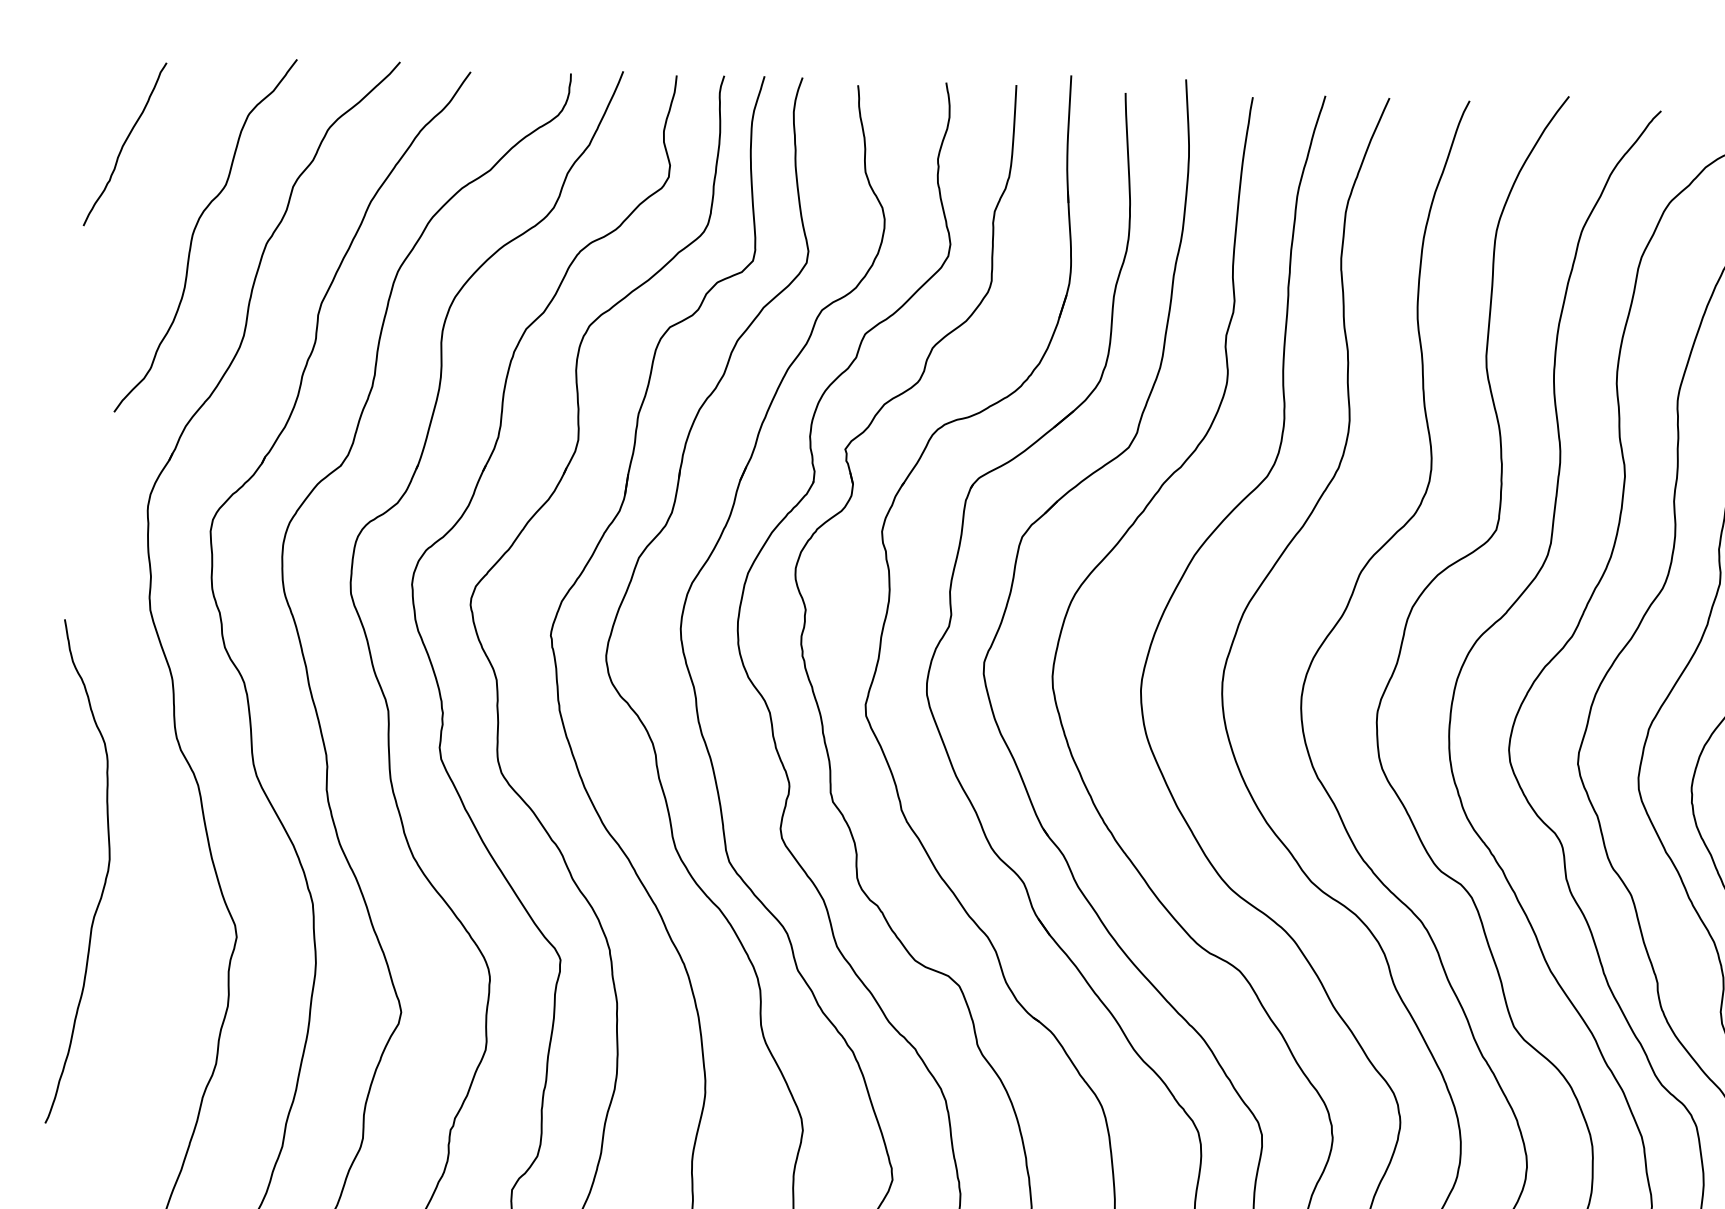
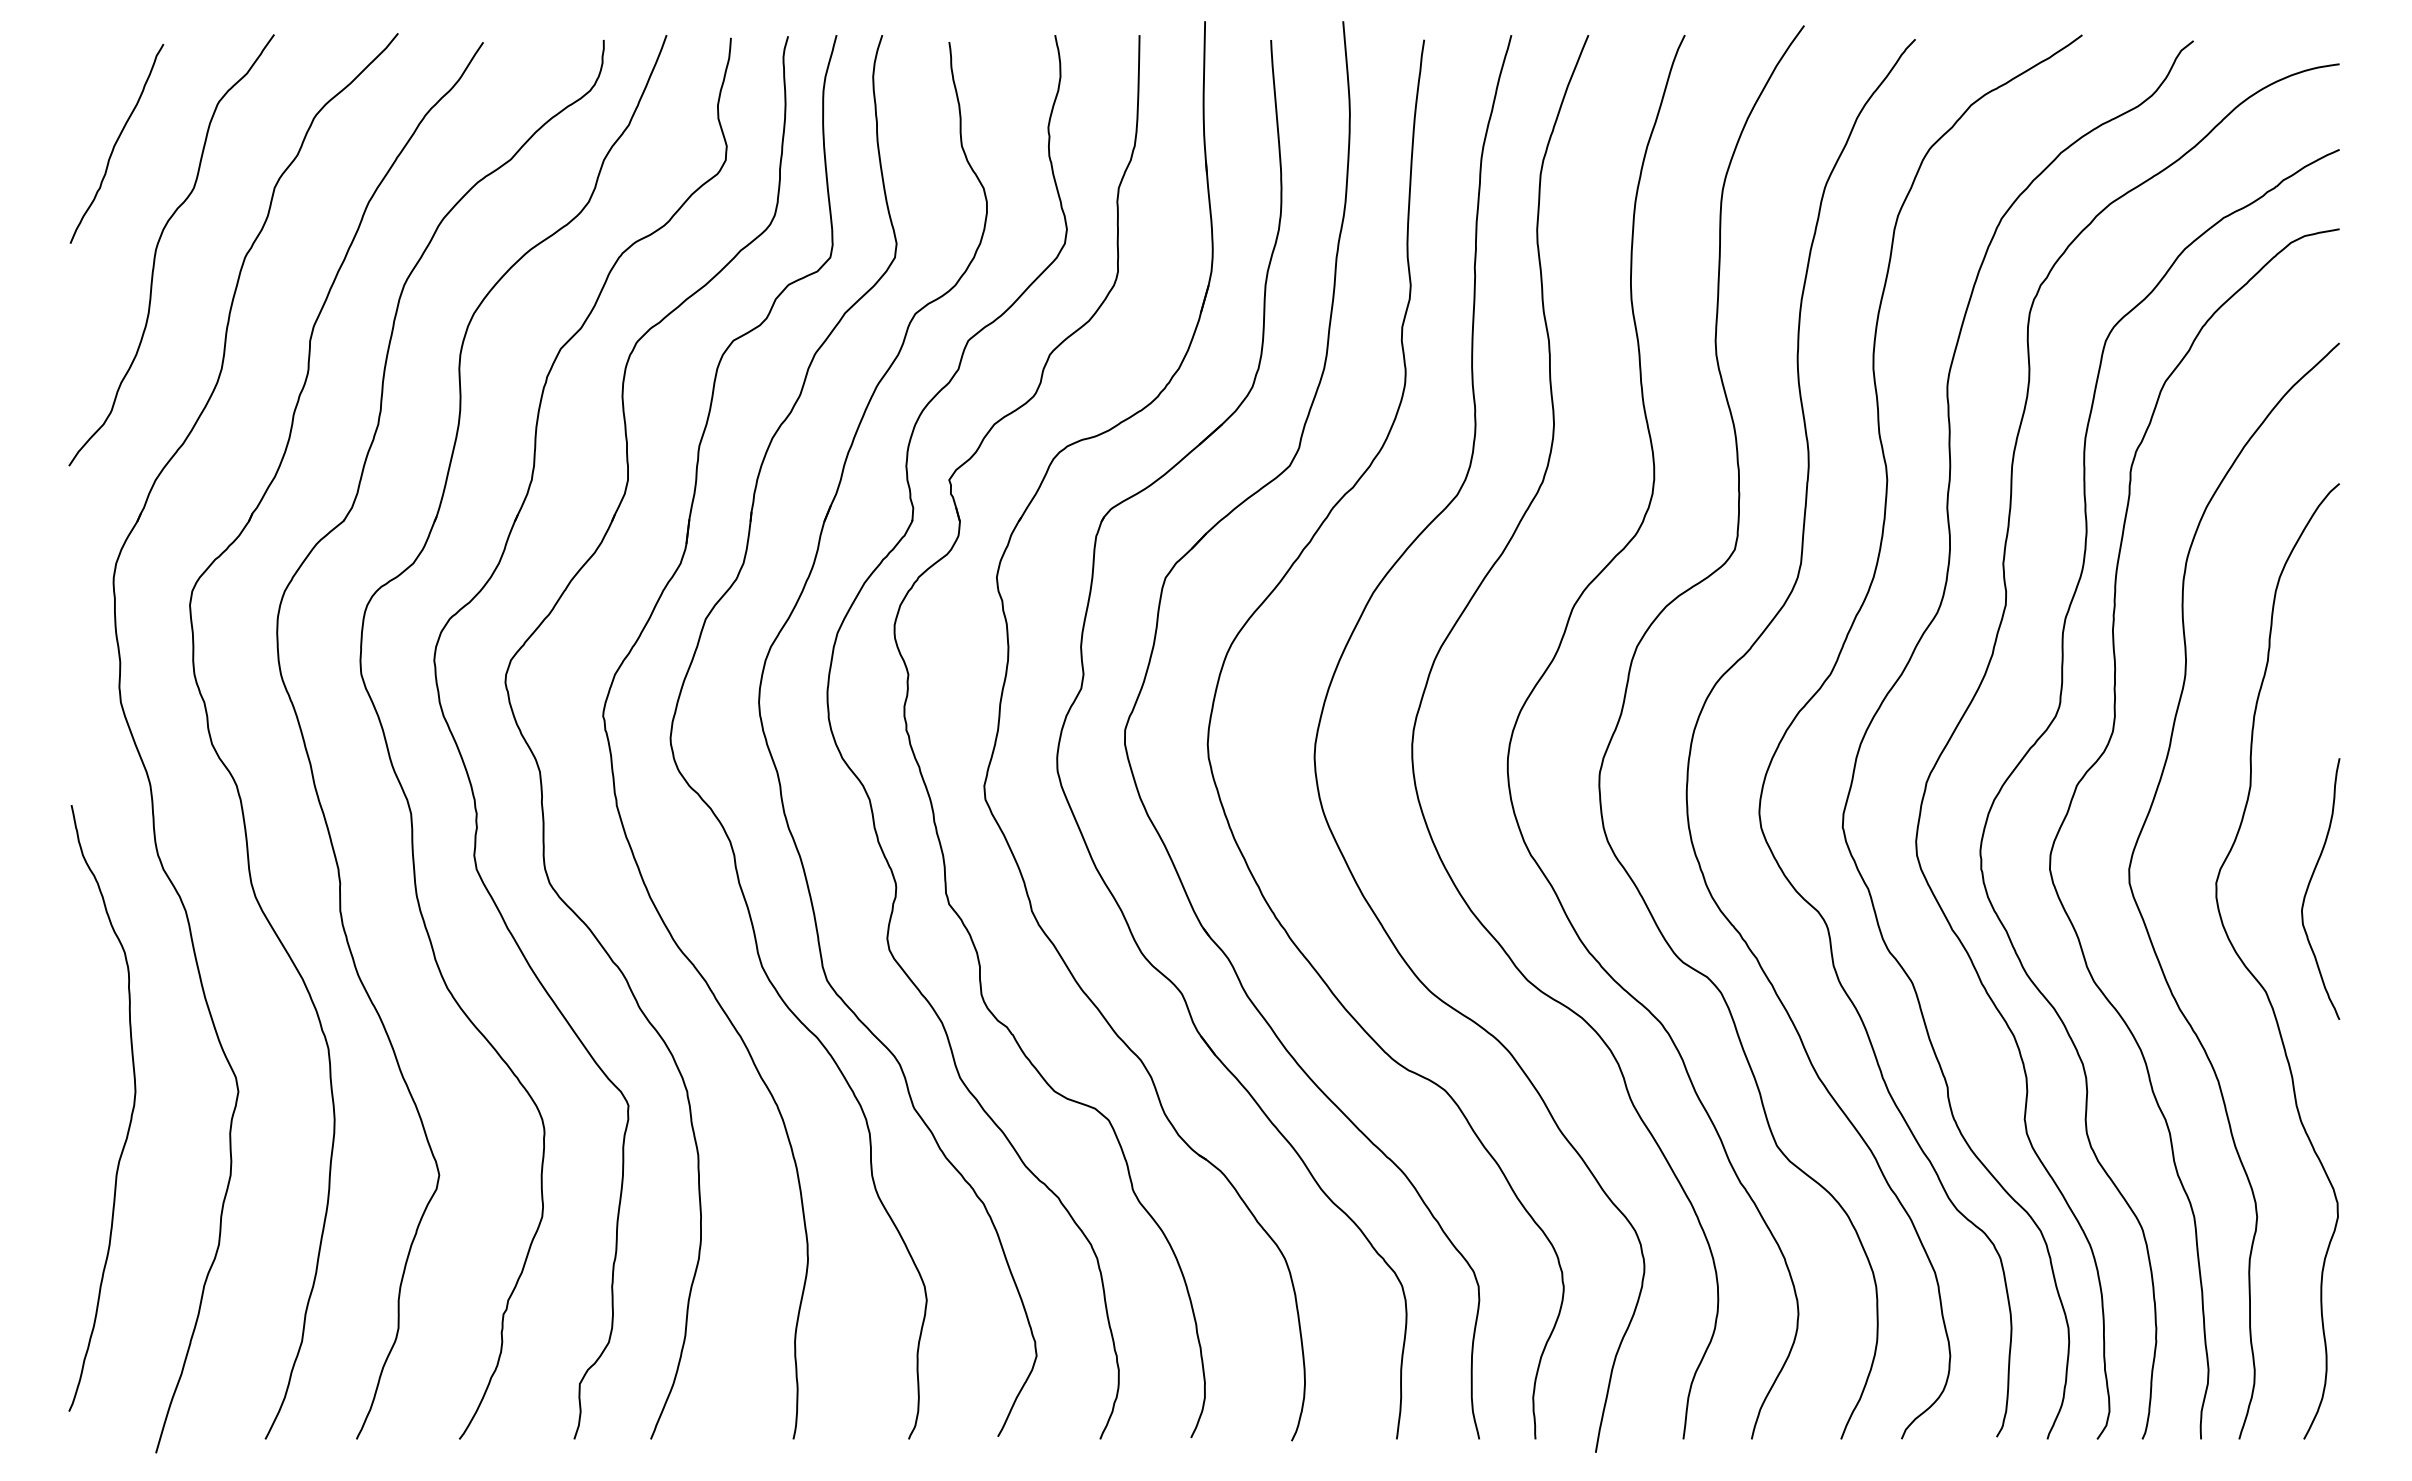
curve: (124, 144) -> (116, 143), moved
curve: (104, 879) -> (130, 1115), moved

